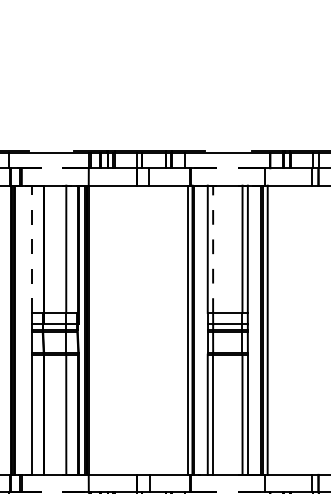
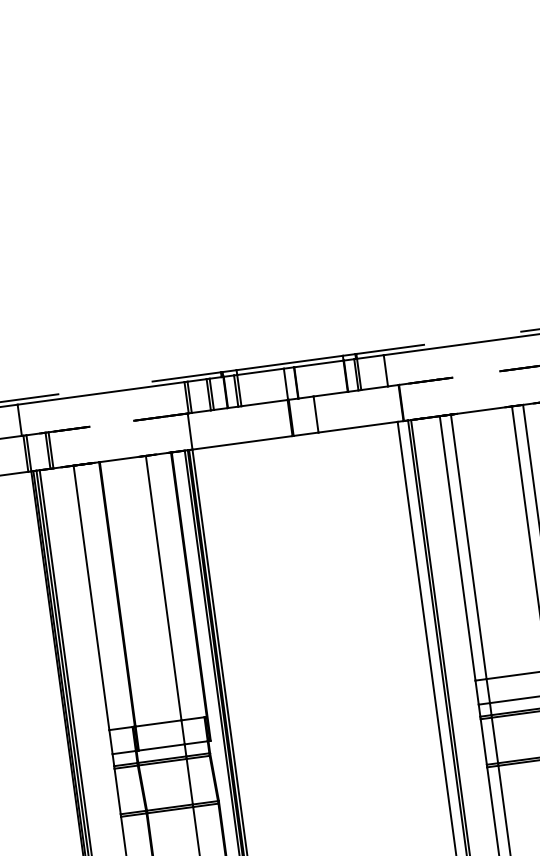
line: (31, 249) -> (91, 598), dashed -> solid
line: (213, 249) -> (469, 547), dashed -> solid

